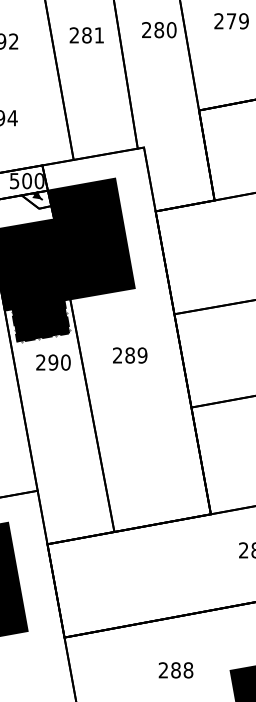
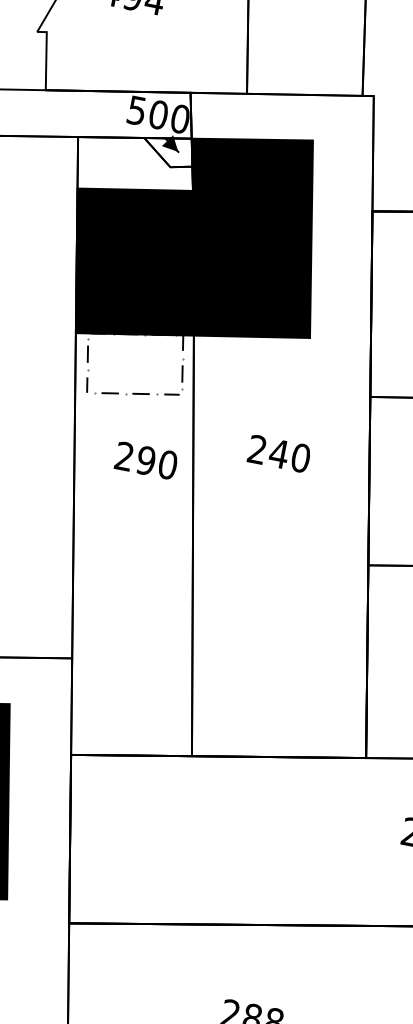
fill: (40, 321) -> (134, 364), removed
text: (136, 355) -> (290, 456), 289 -> 240
text: (53, 362) -> (146, 460), moved

